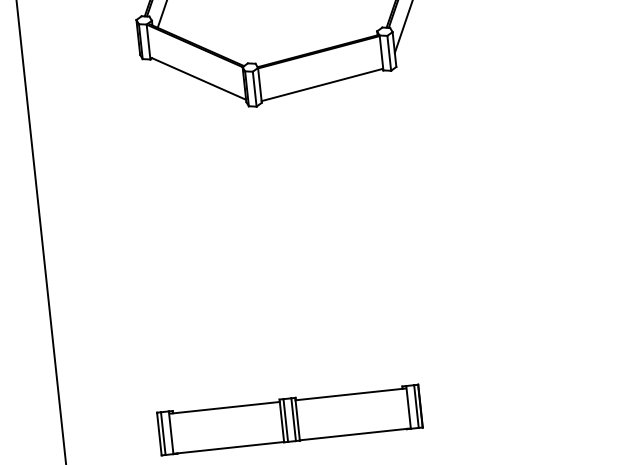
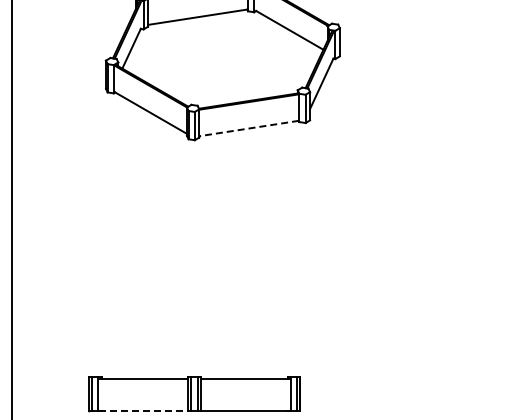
line: (321, 85) -> (248, 128), solid -> dashed
line: (230, 448) -> (144, 411), solid -> dashed

